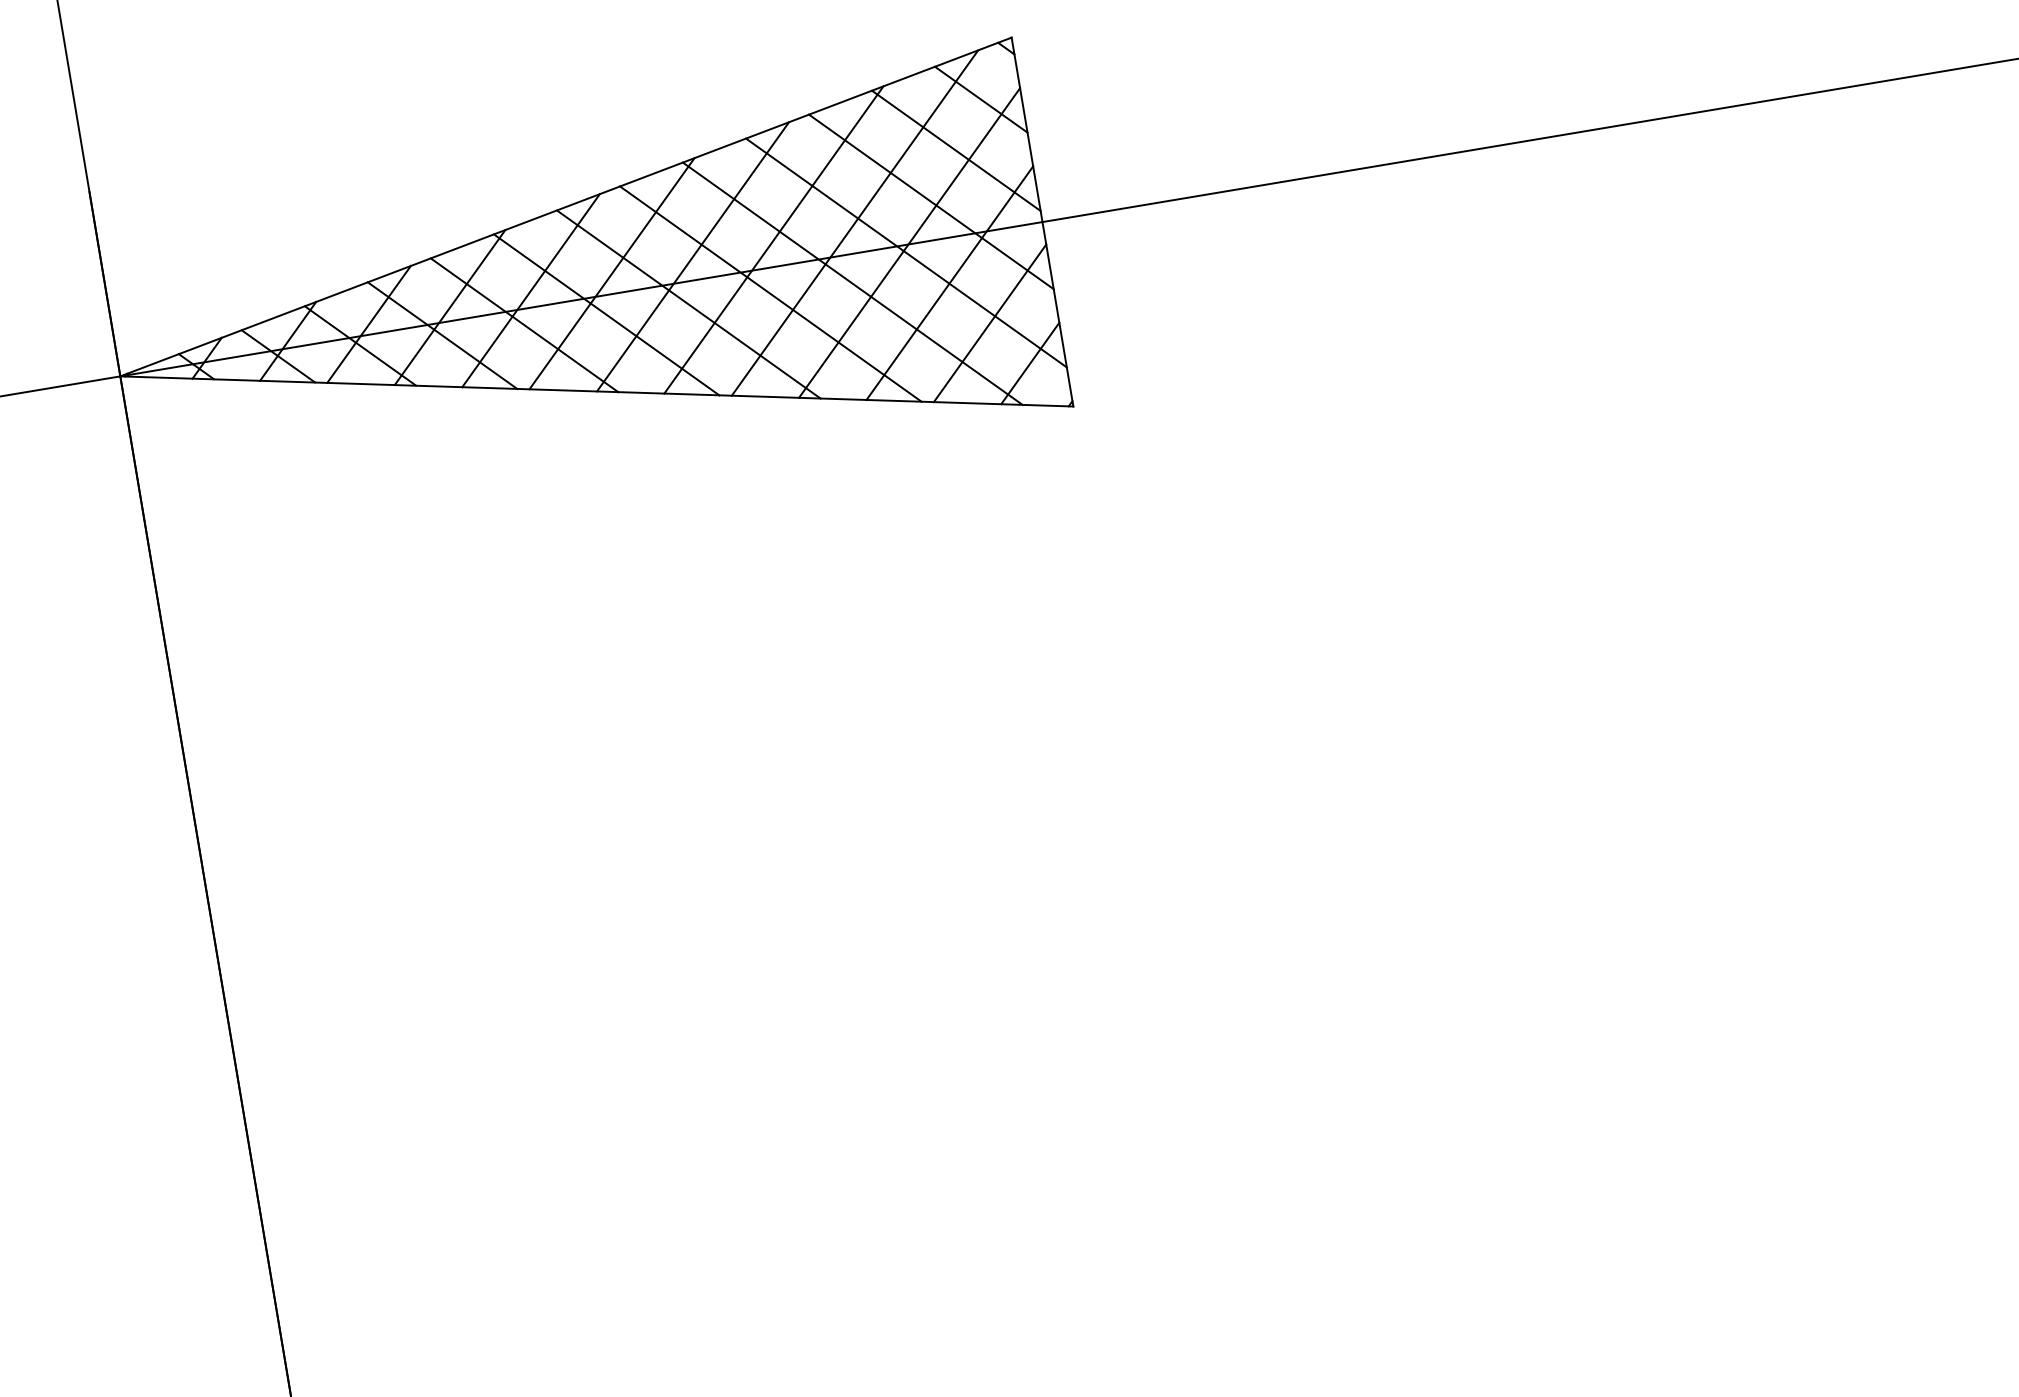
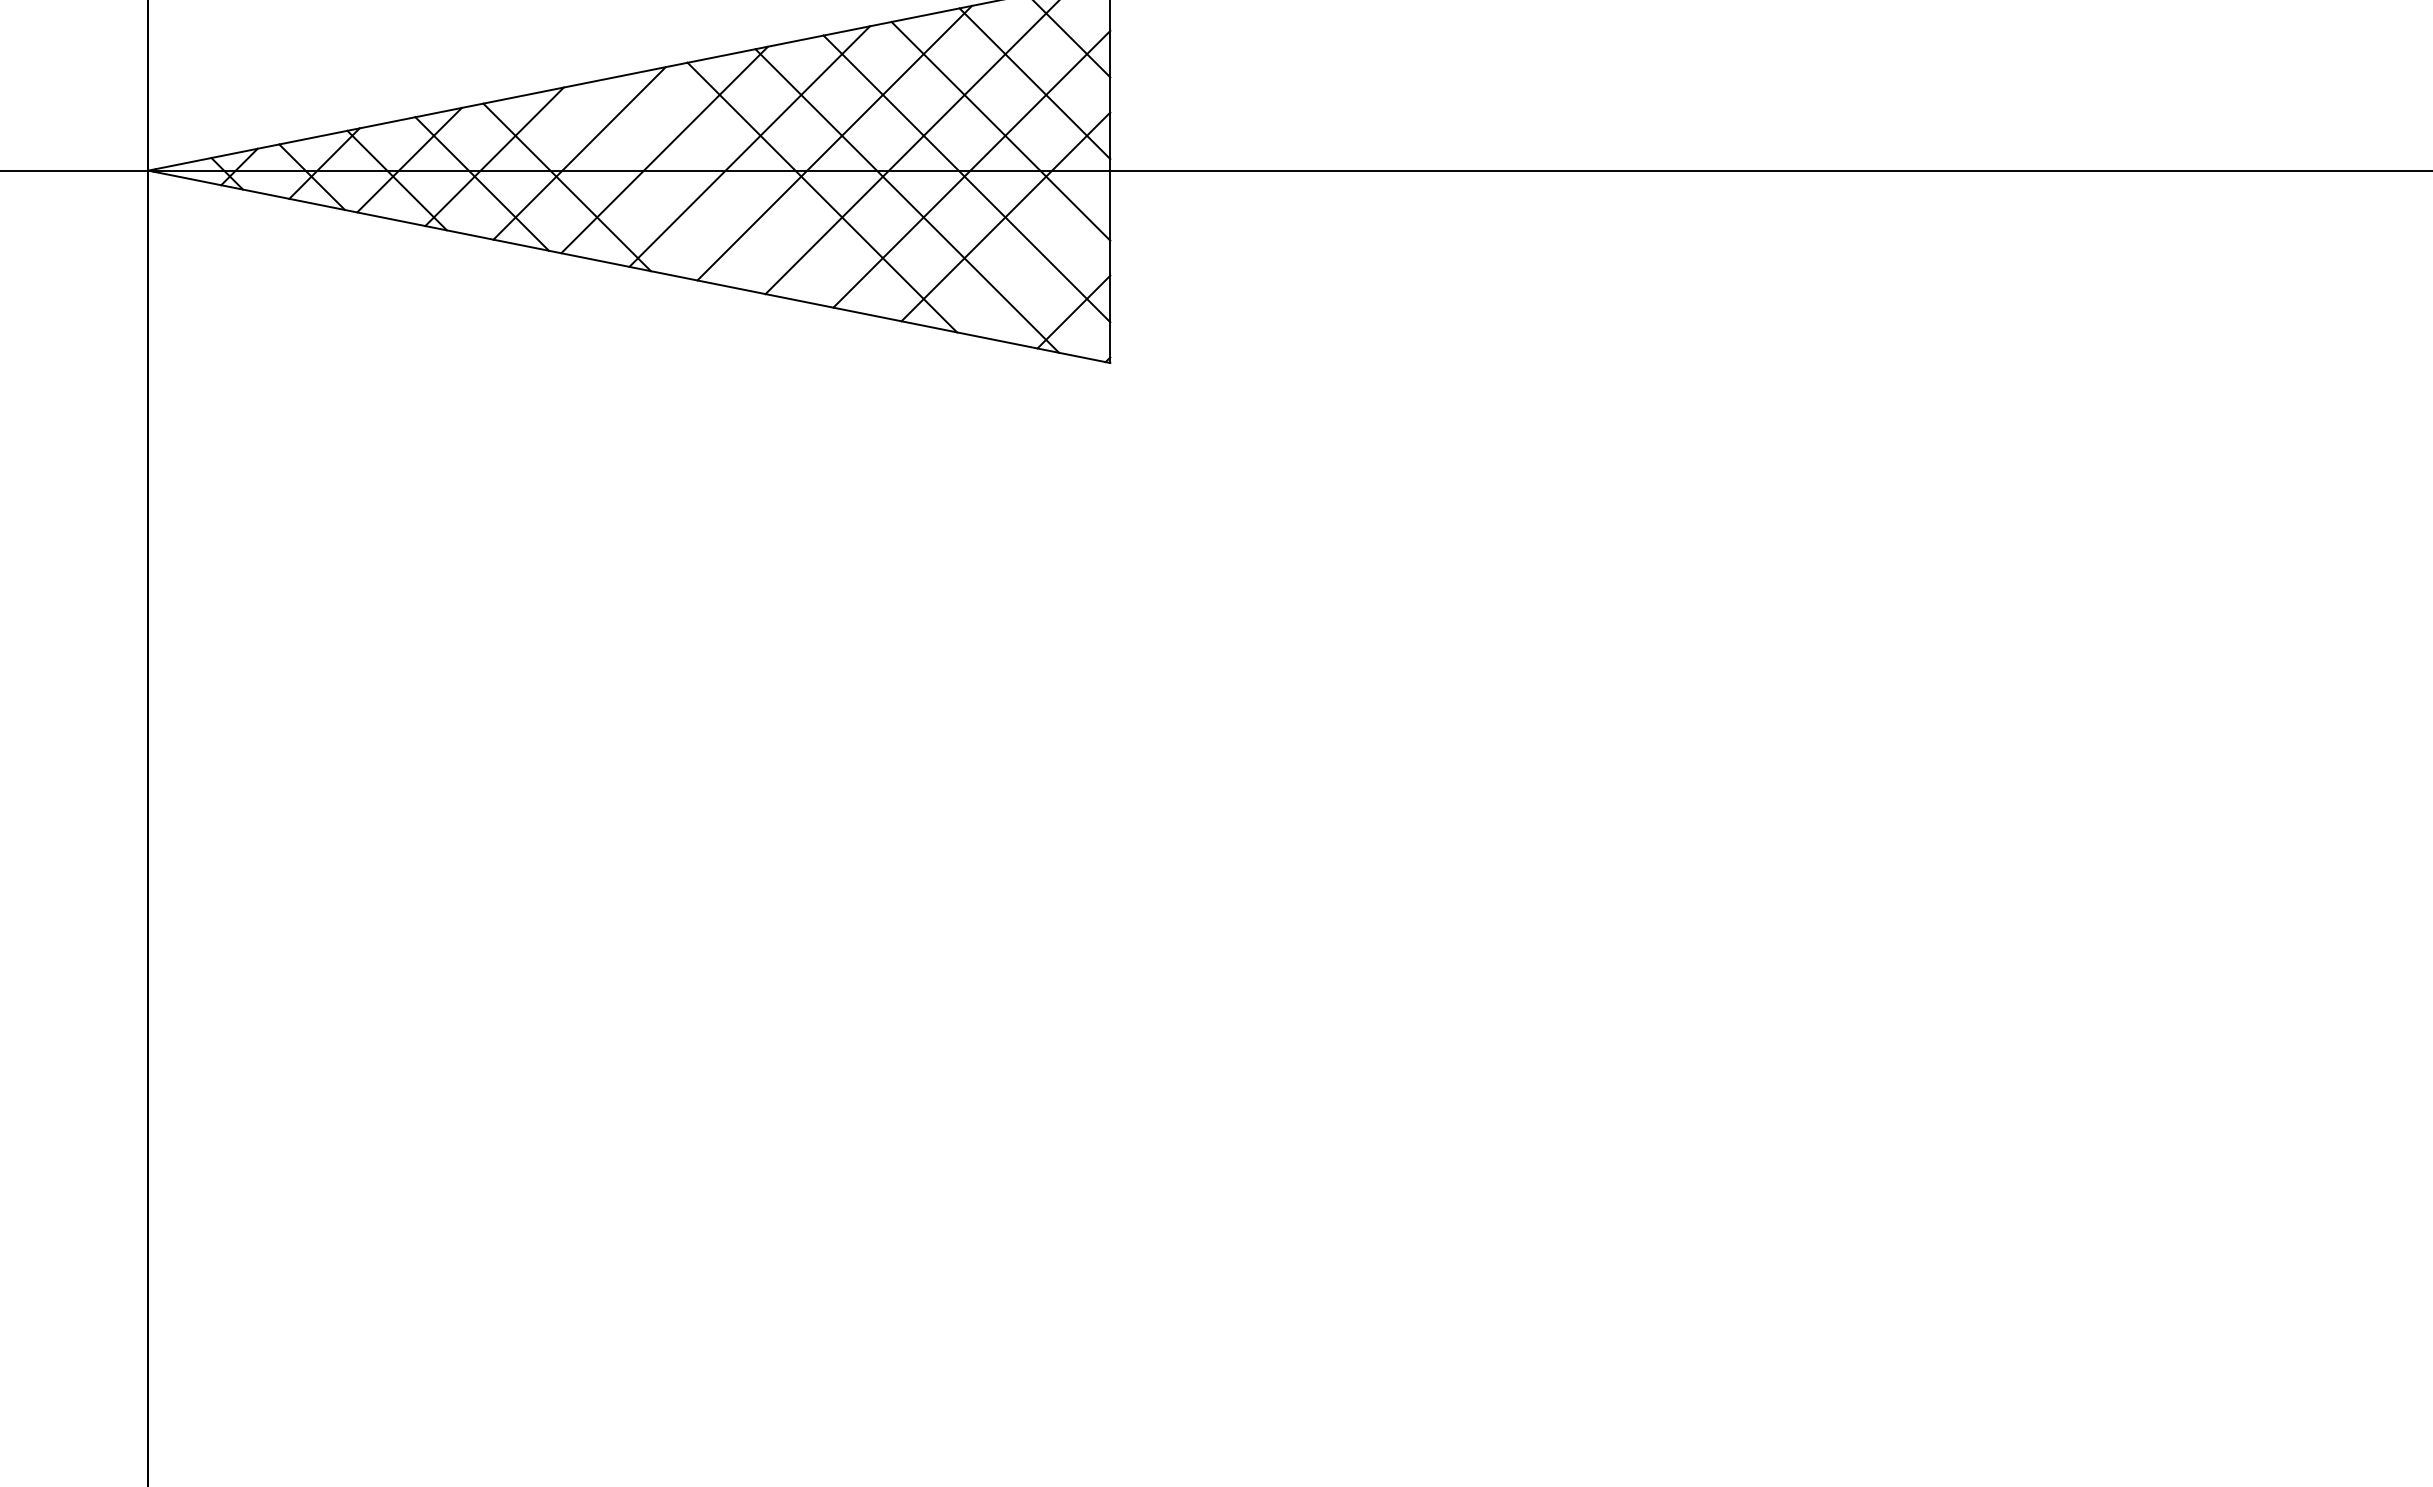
line: (688, 304) -> (737, 194), removed
line: (606, 314) -> (652, 190), removed
line: (989, 323) -> (1039, 264), removed

